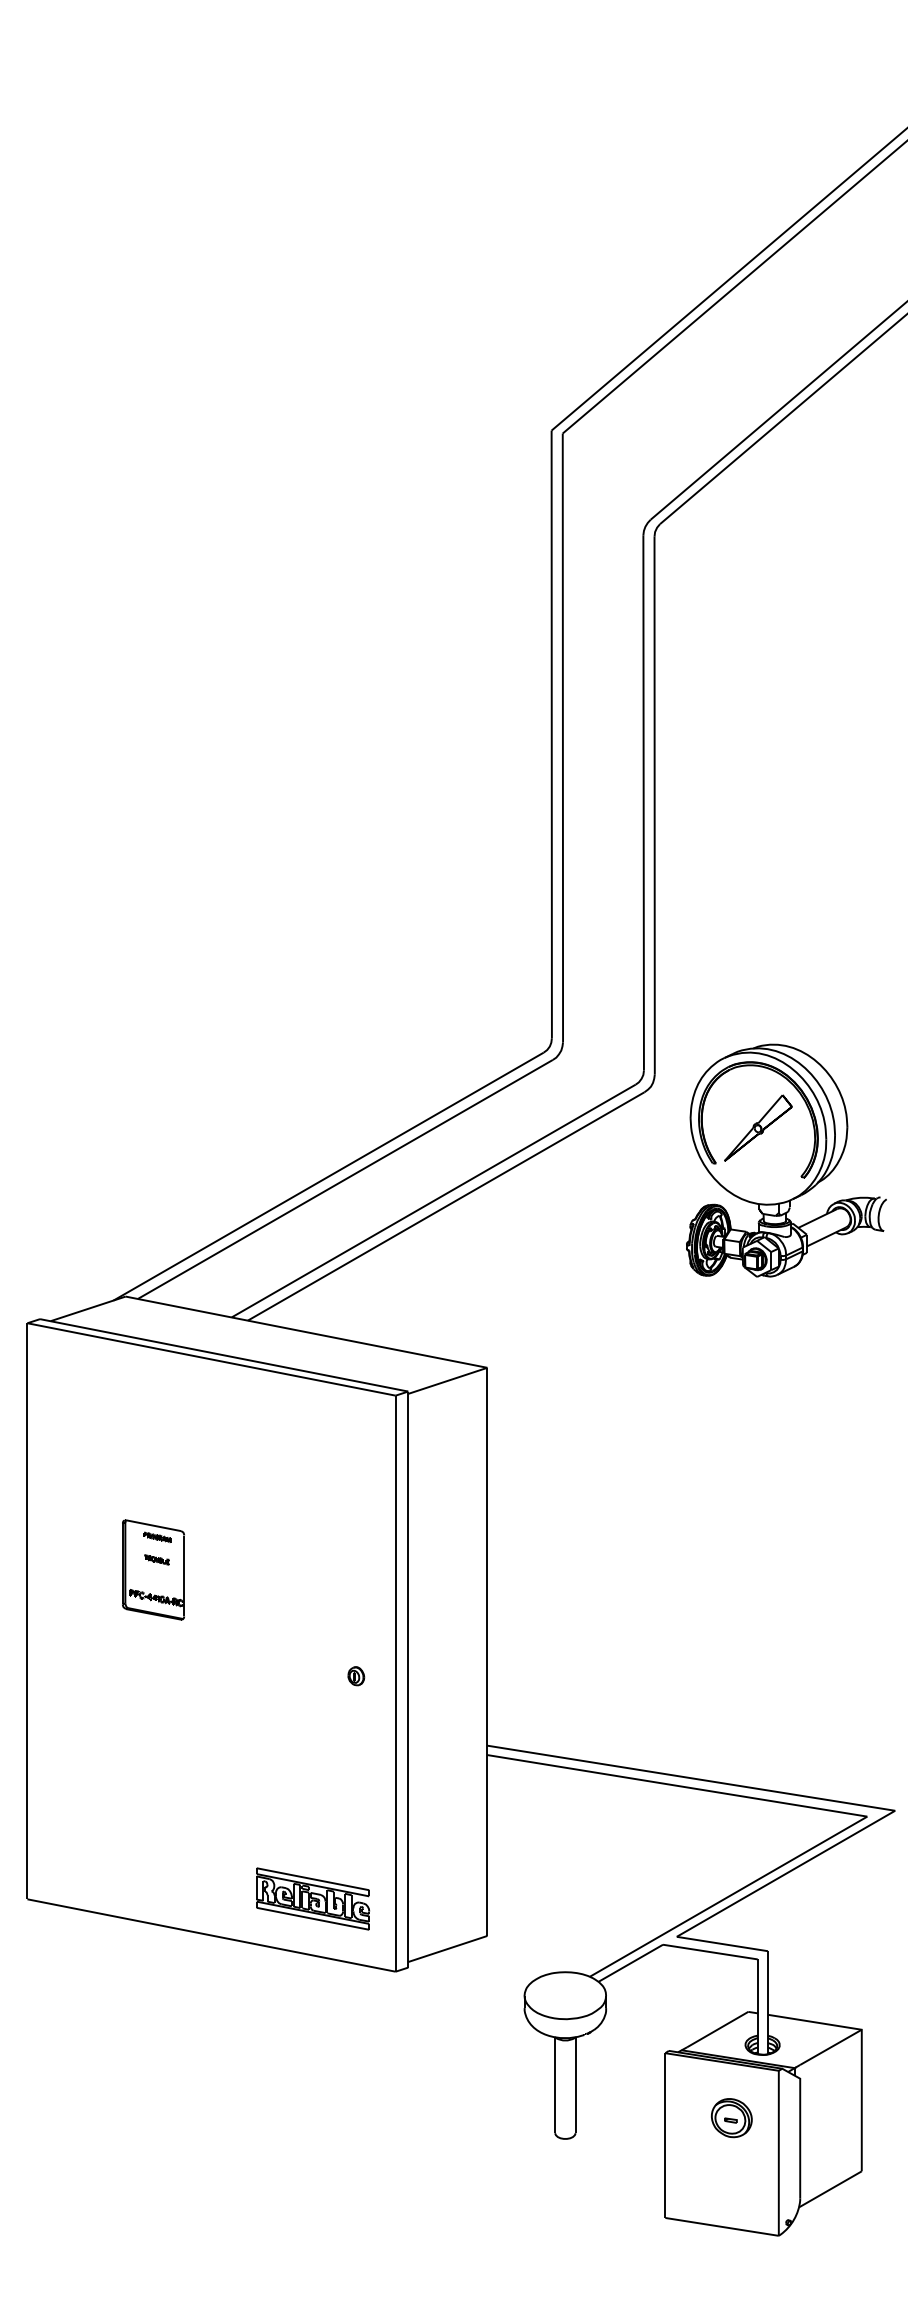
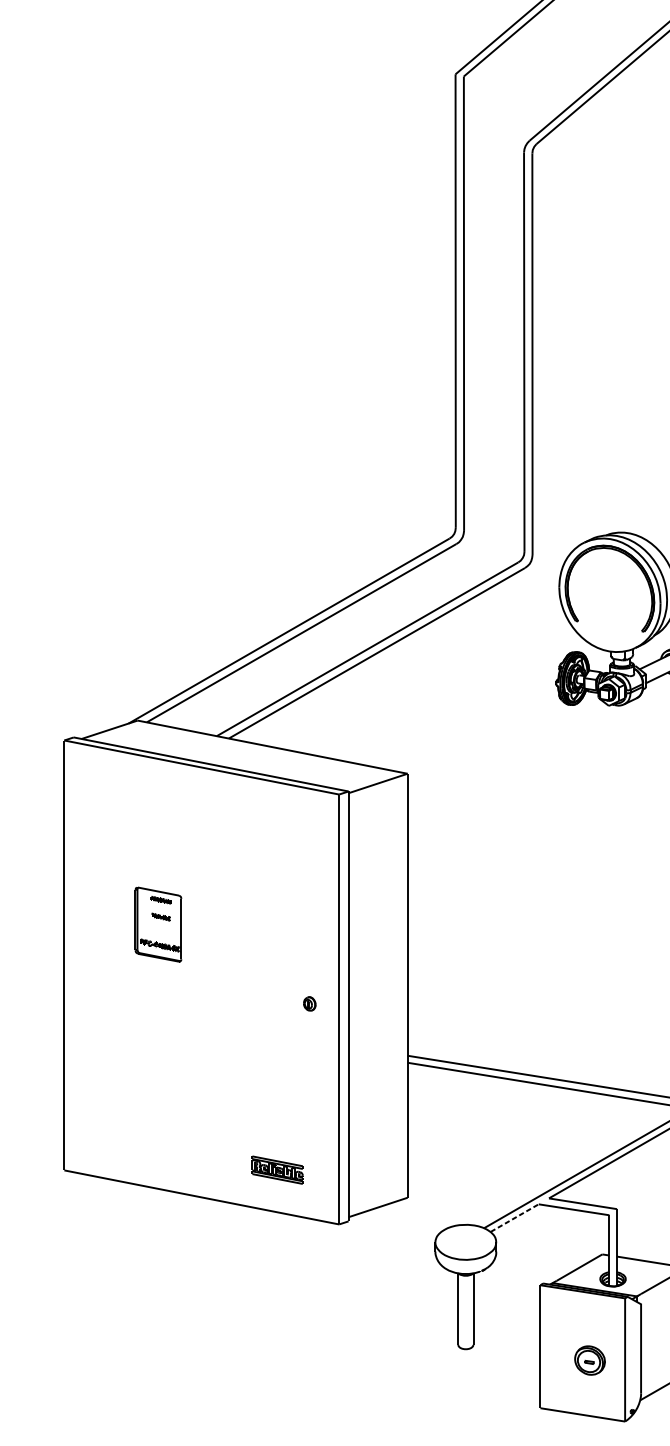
part: (758, 1127) -> (609, 594), removed
part: (313, 1898) -> (277, 1169), size x0.6
line: (631, 1962) -> (515, 1217), solid -> dashed
part: (731, 2118) -> (589, 1360), moved

